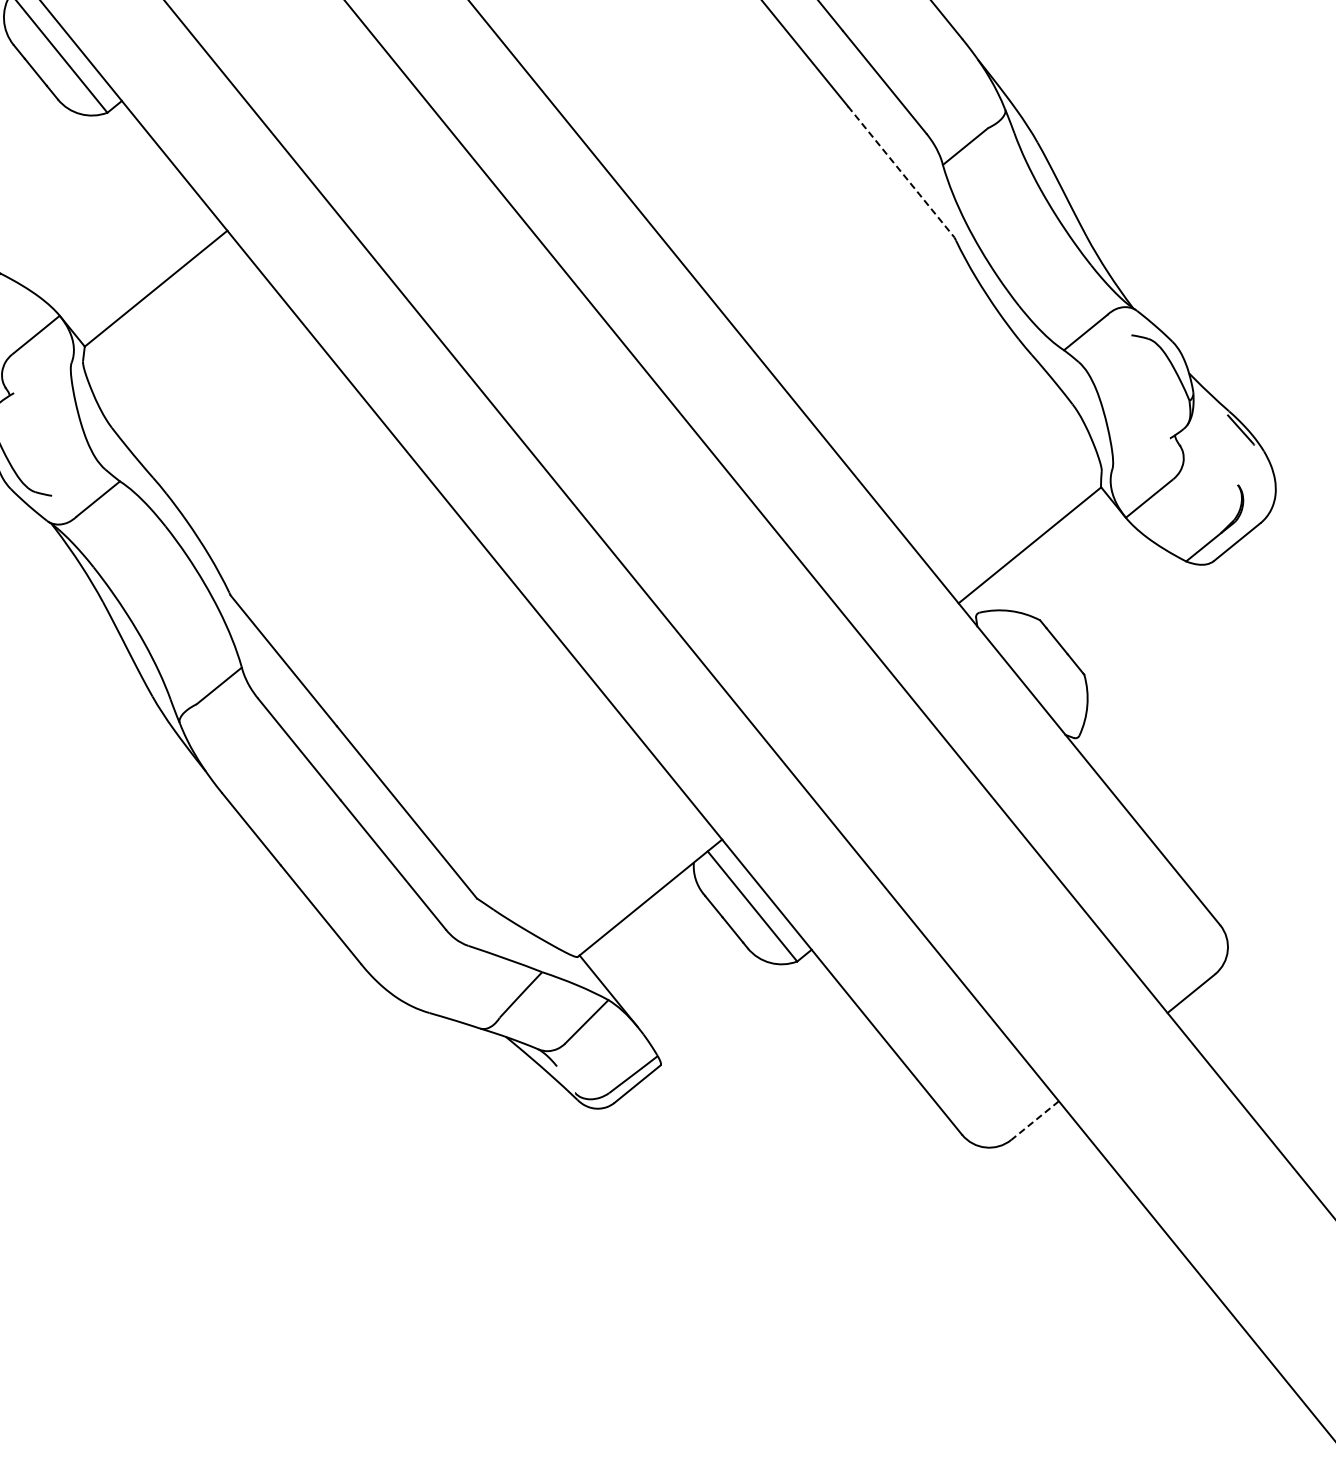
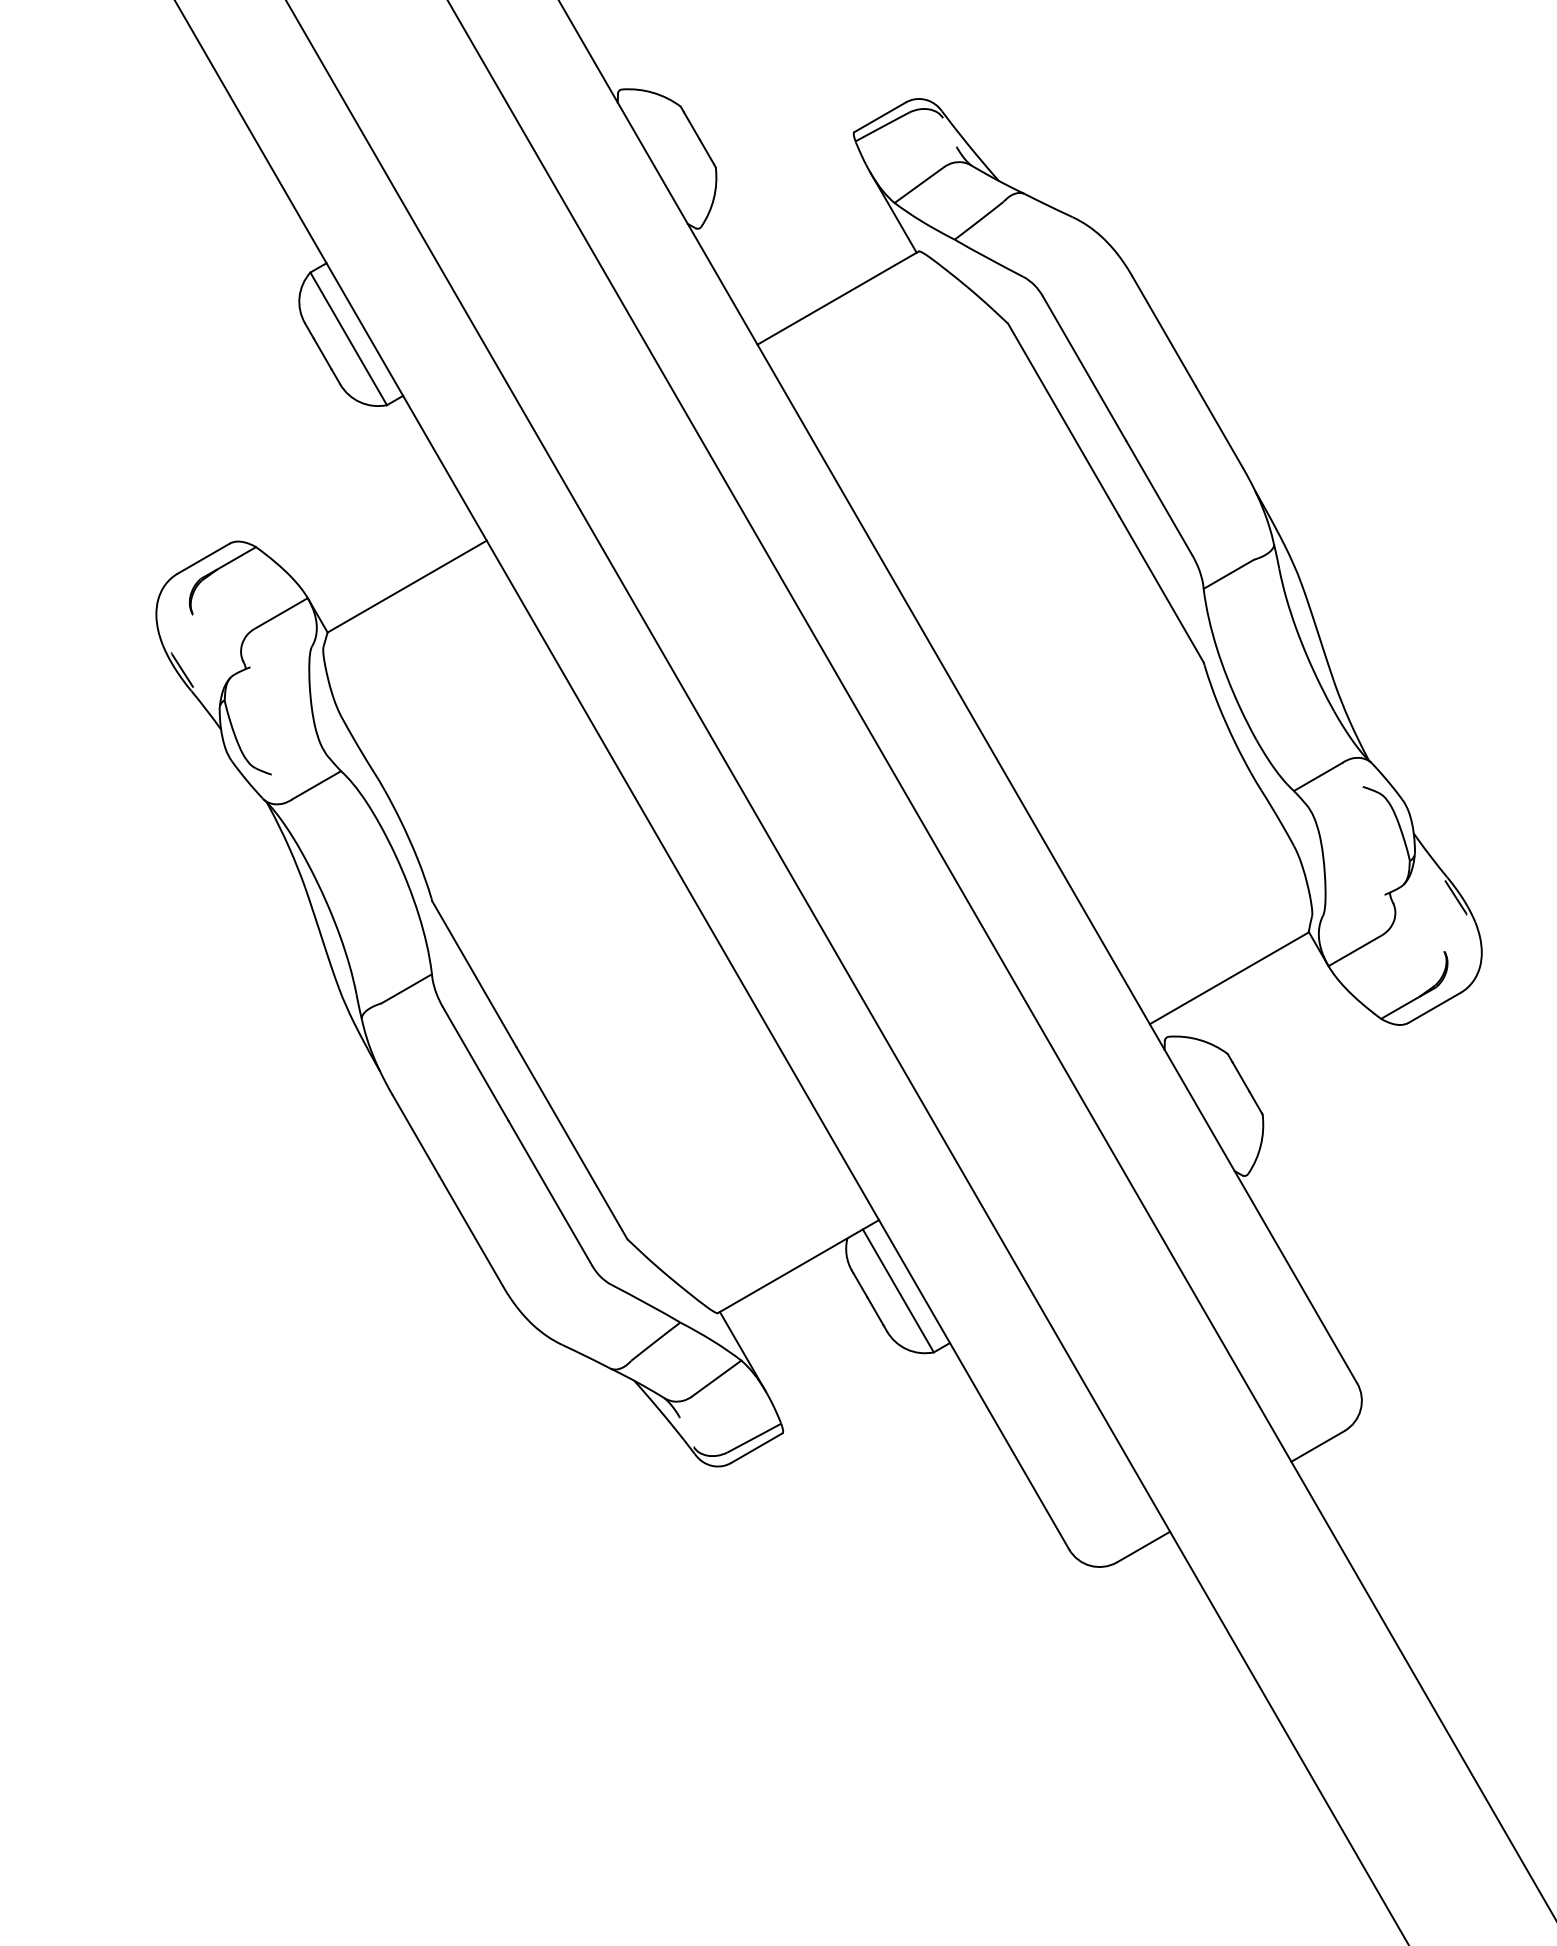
line: (901, 172) -> (1161, 589), dashed -> solid
line: (1035, 1121) -> (1143, 1547), dashed -> solid

